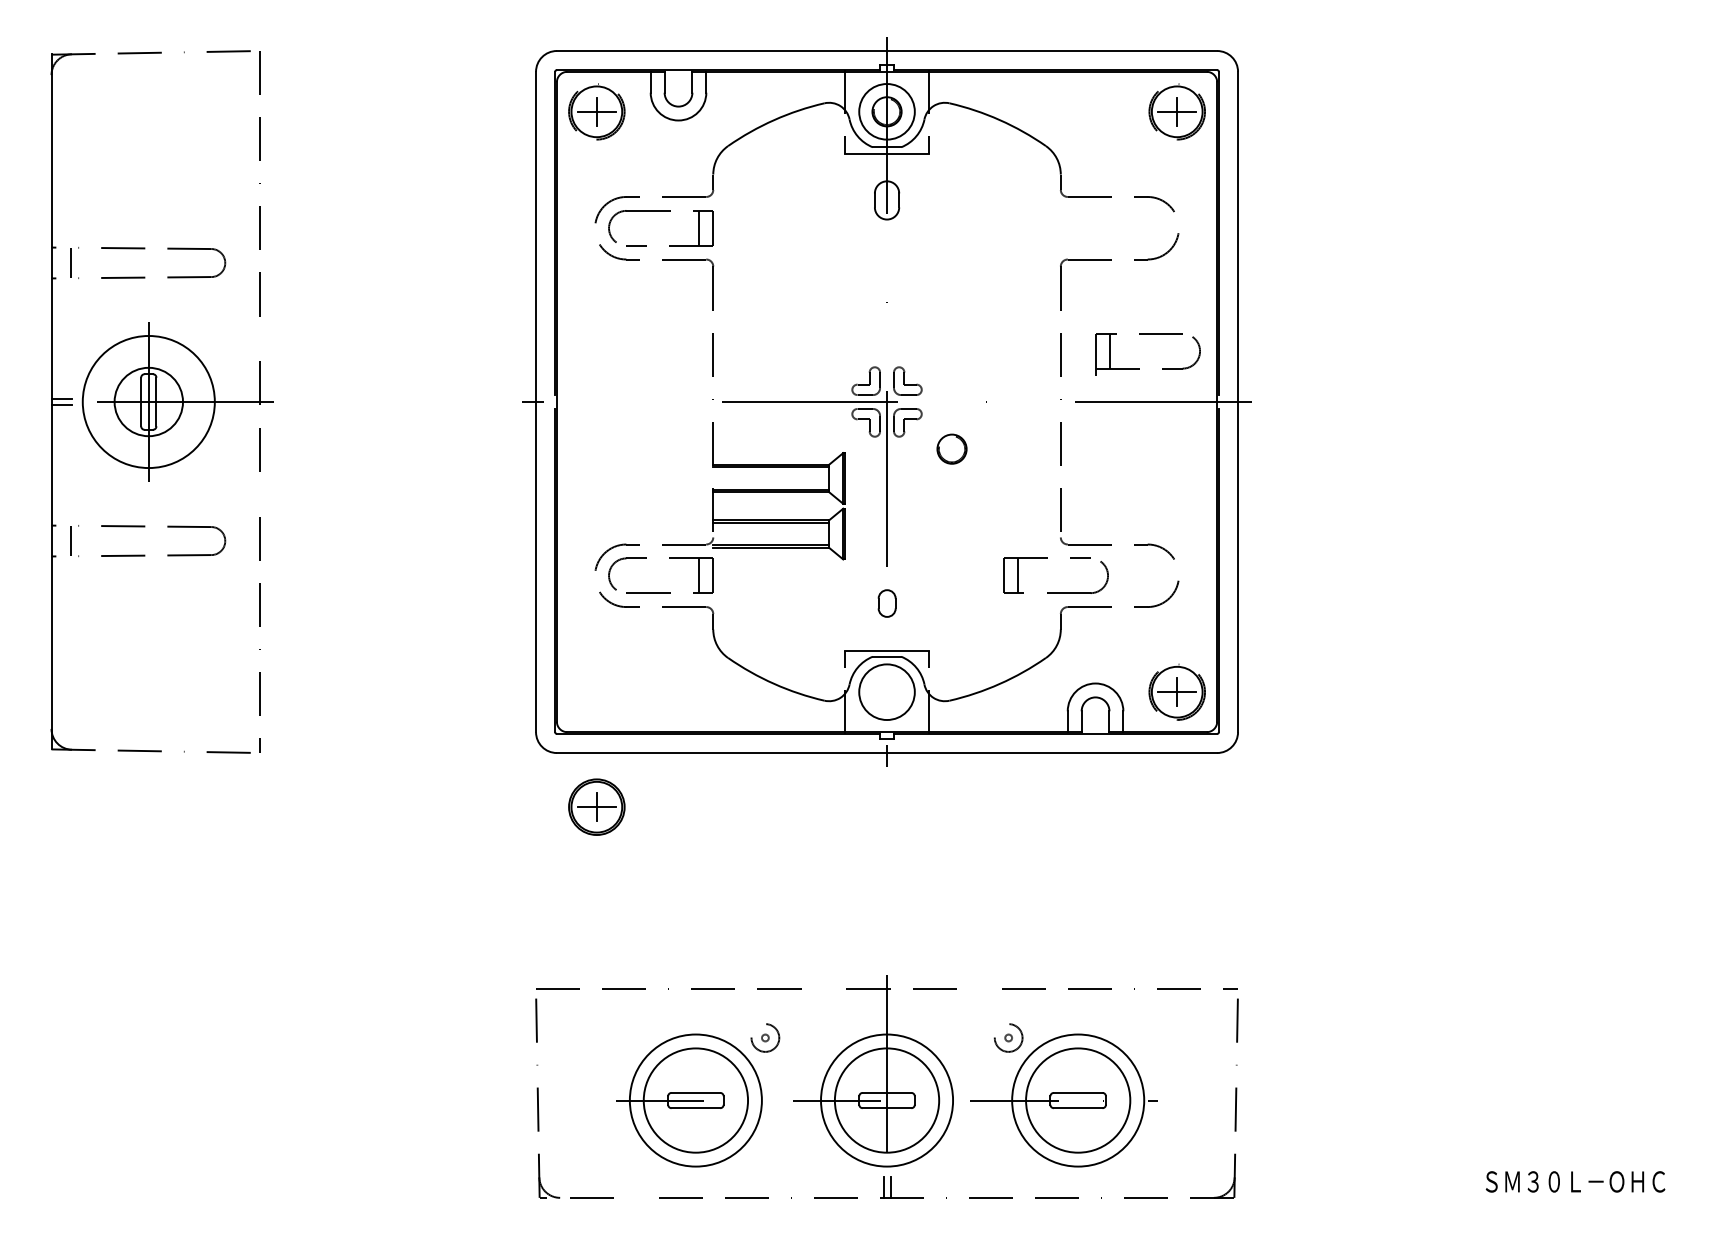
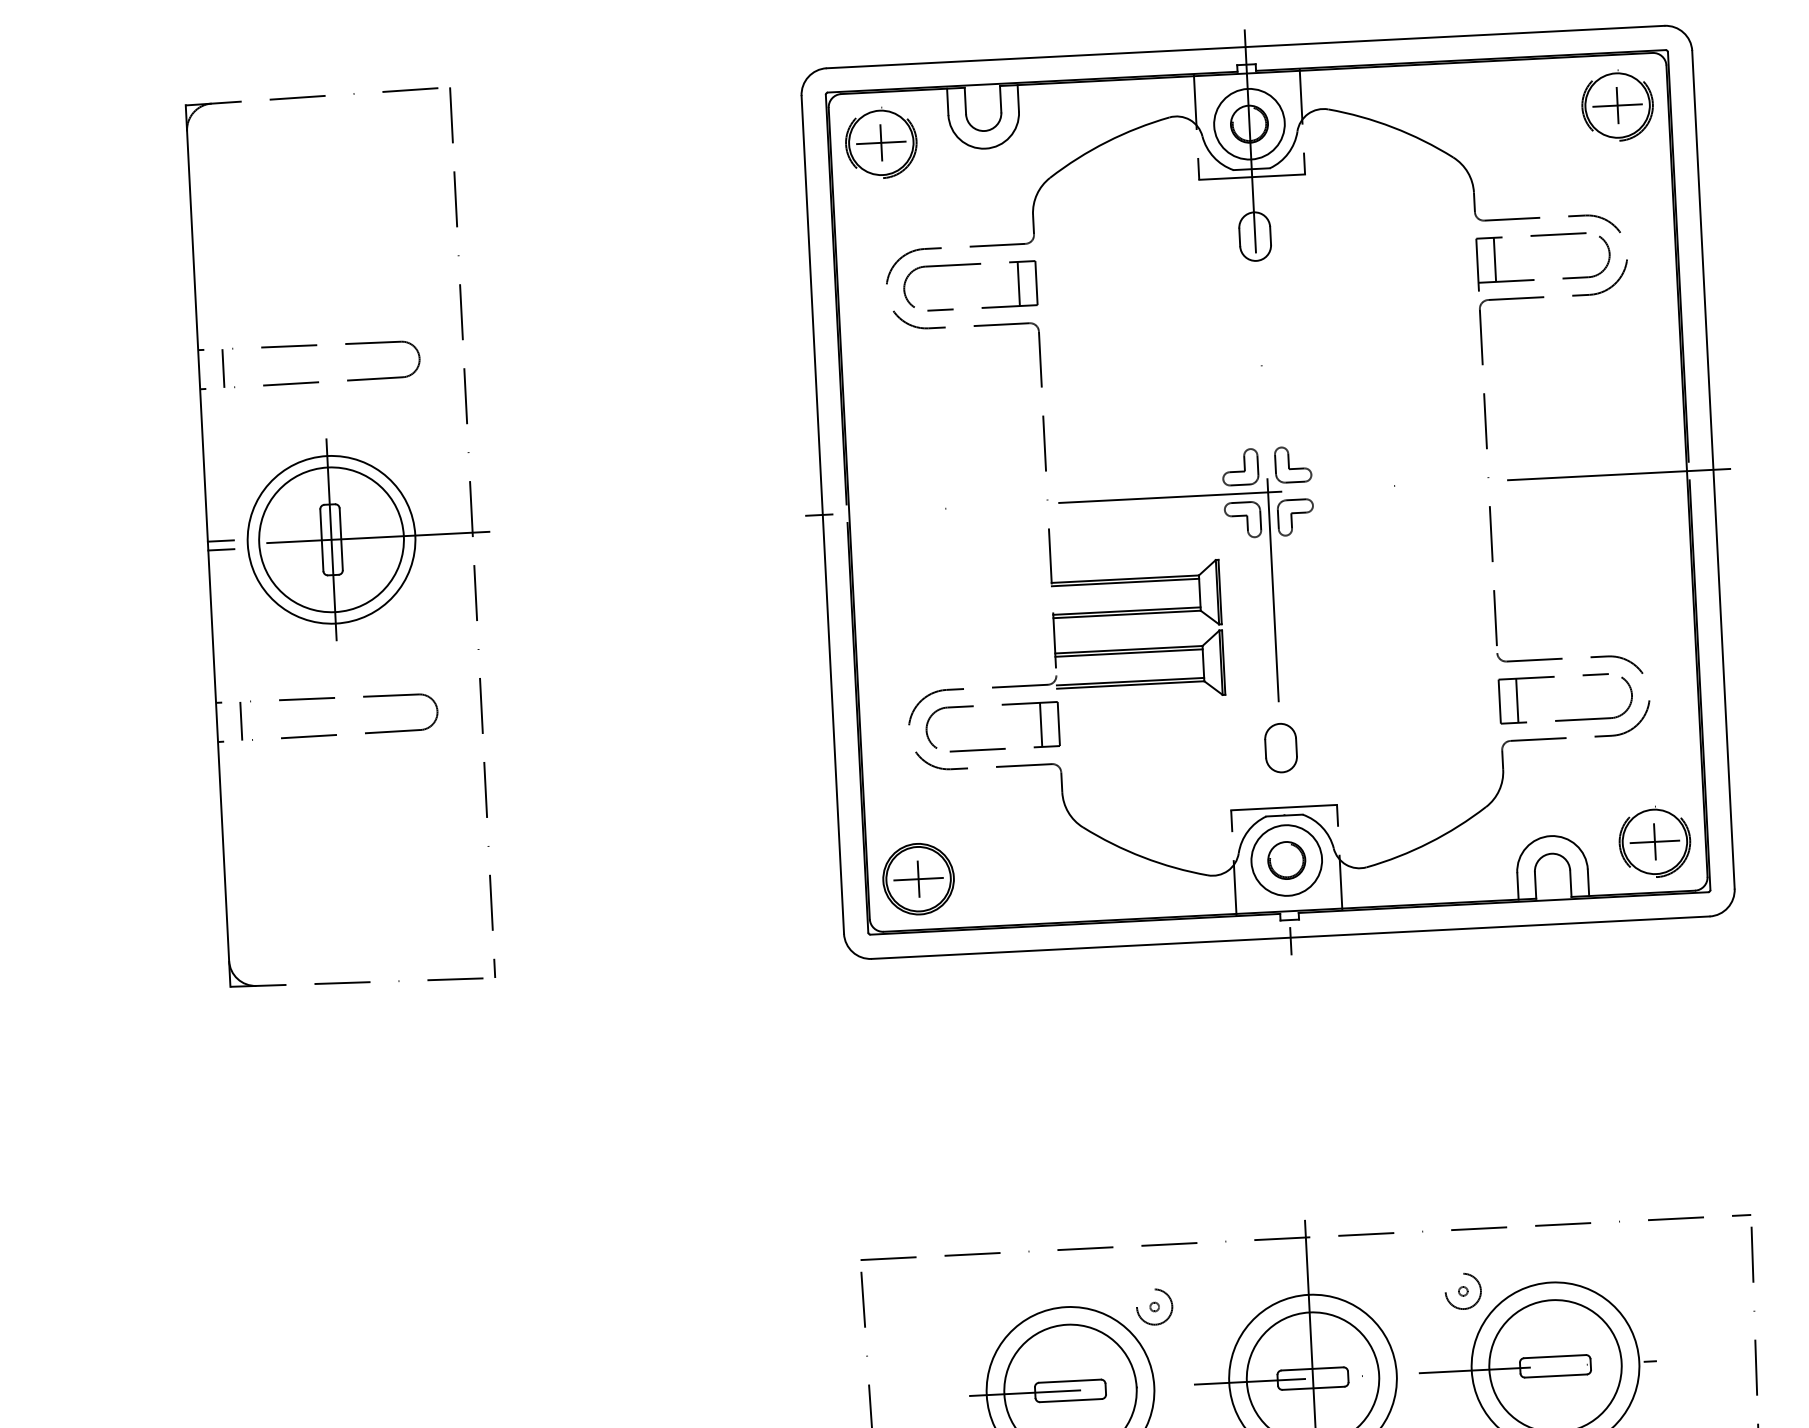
part: (1139, 368) -> (1533, 279), moved
circle: (148, 402) -> (331, 540), size x1.67
circle: (951, 448) -> (1286, 859), moved
part: (1055, 592) -> (1566, 719), moved
part: (887, 603) -> (1281, 747), size x1.43
part: (596, 806) -> (918, 878), moved

